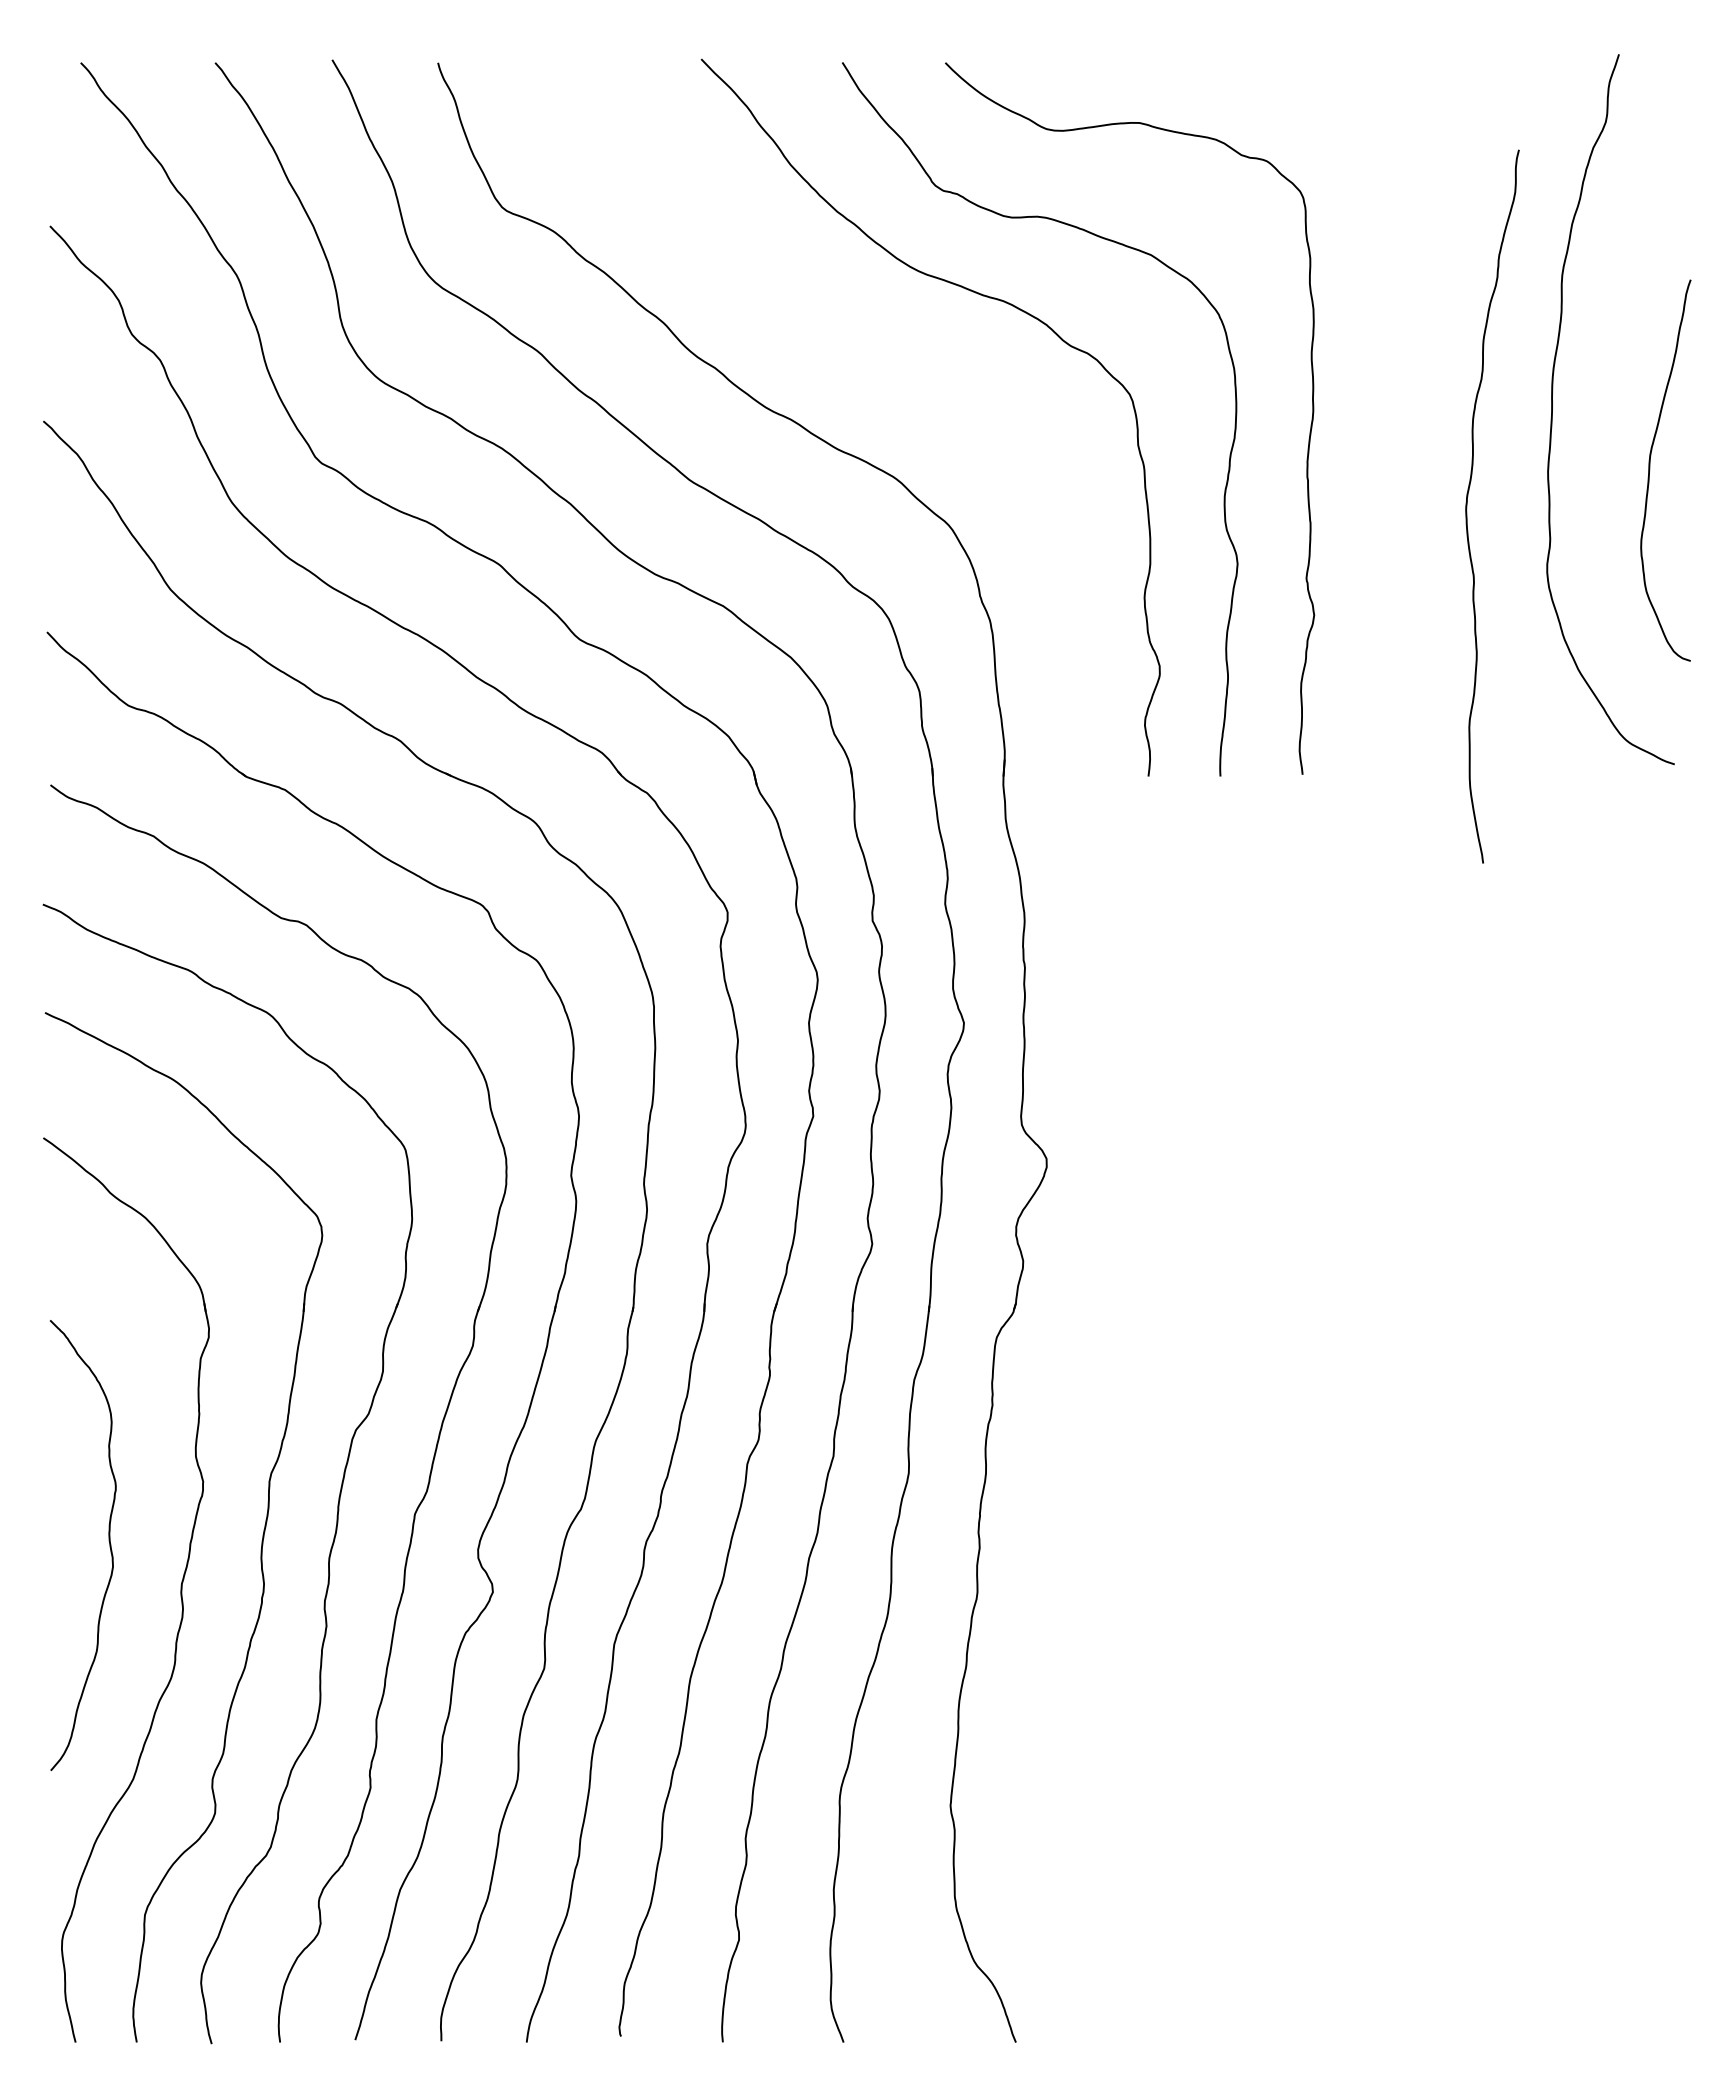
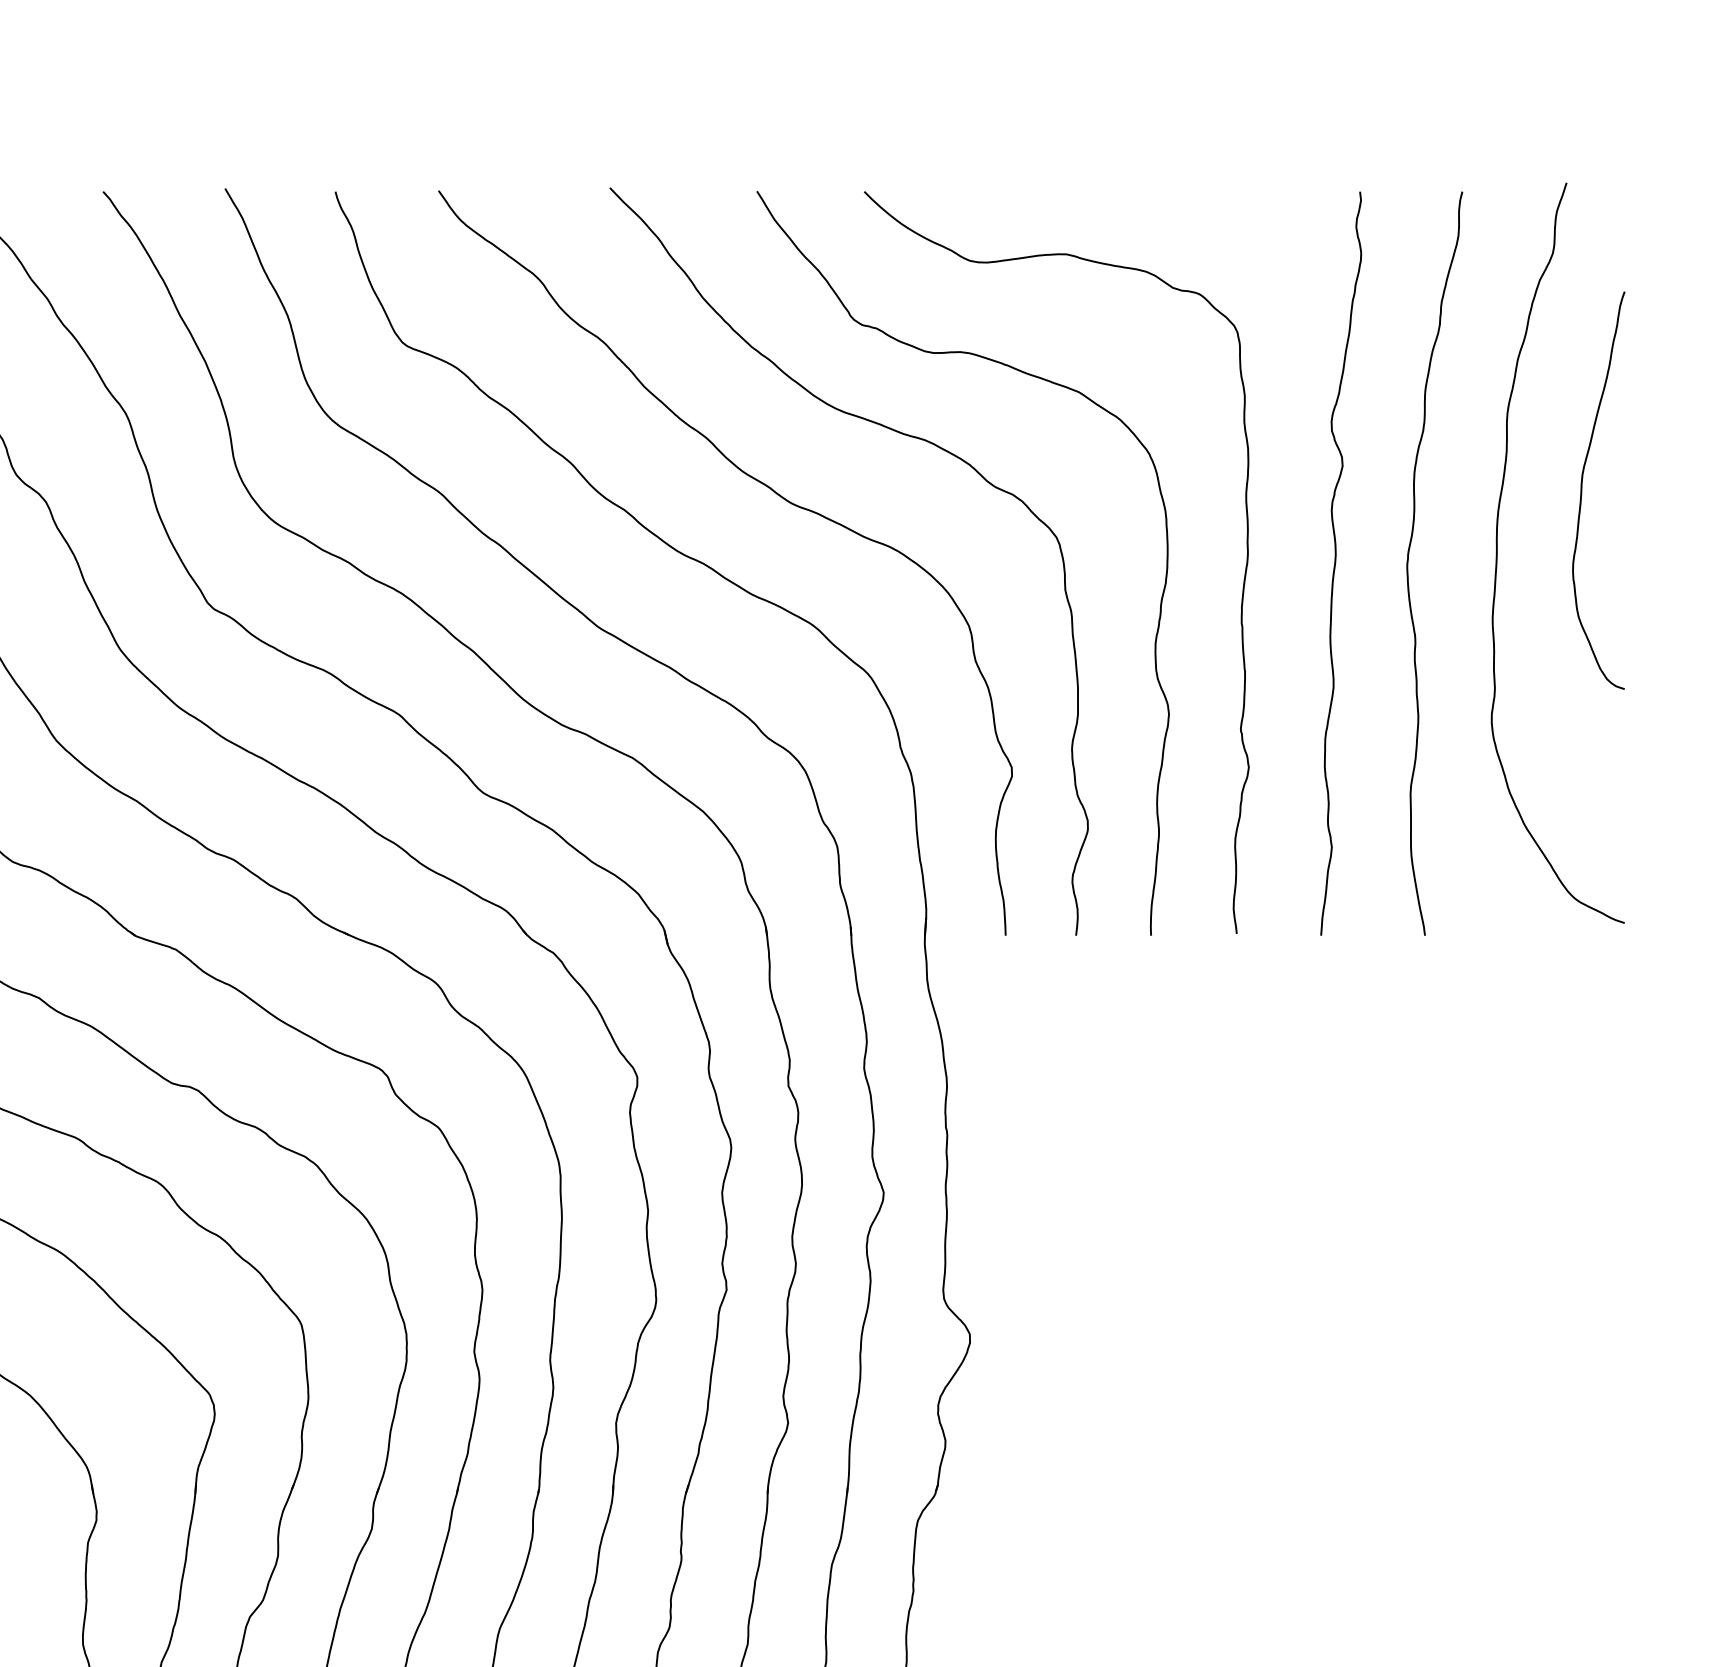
curve: (859, 352) -> (774, 493), added
curve: (1398, 417) -> (1336, 561), added
curve: (1650, 470) -> (1582, 490), moved
curve: (1467, 506) -> (1408, 563), moved

